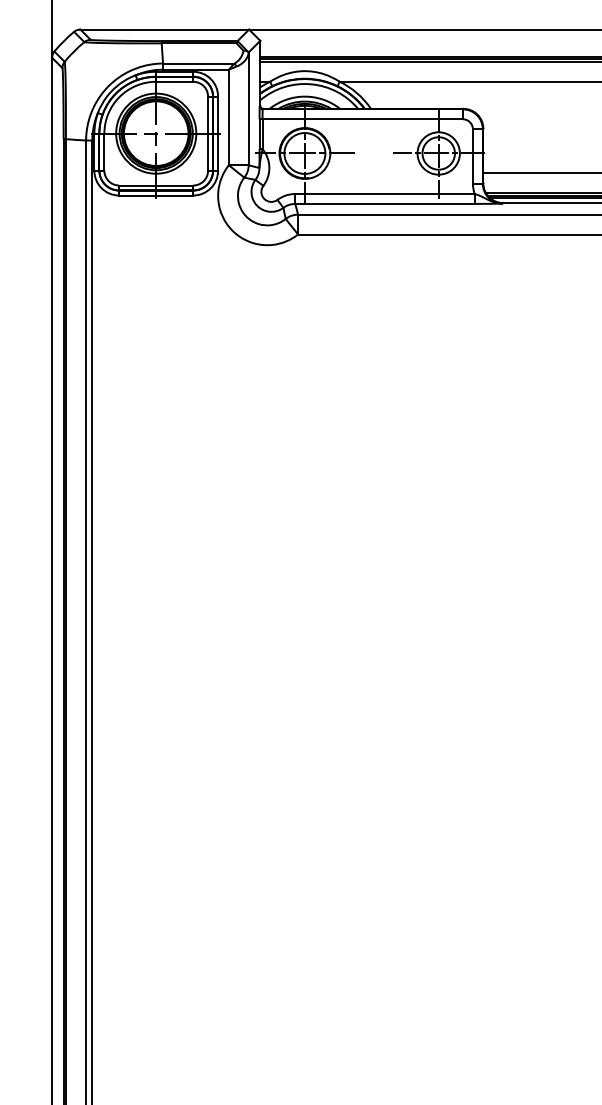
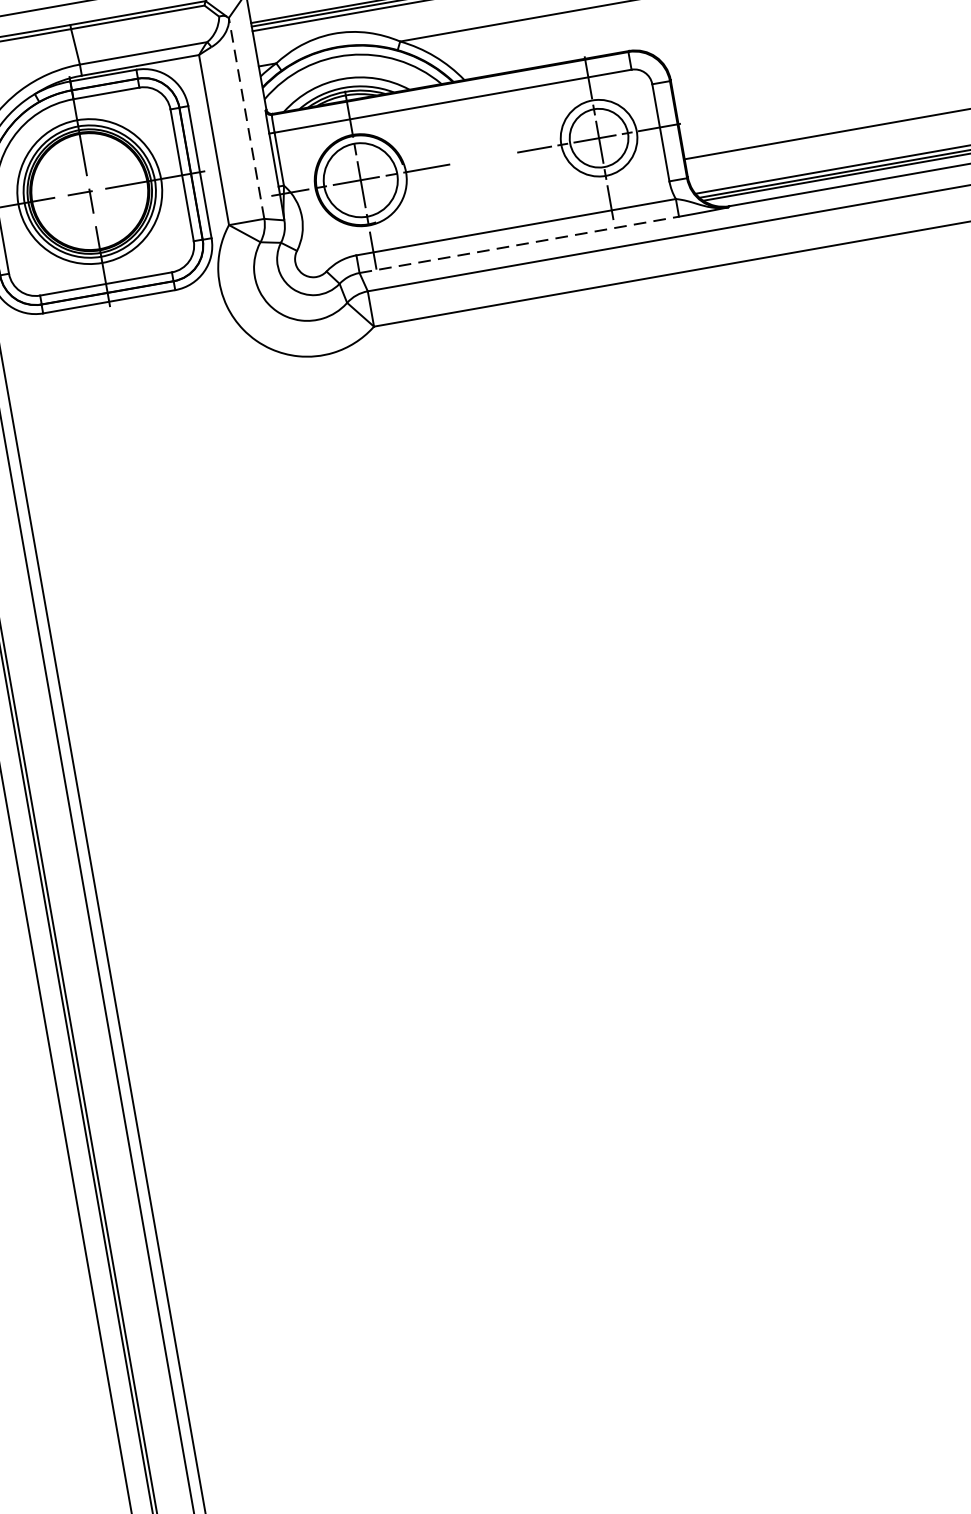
line: (248, 108) -> (246, 117), solid -> dashed
line: (385, 203) -> (519, 243), solid -> dashed

